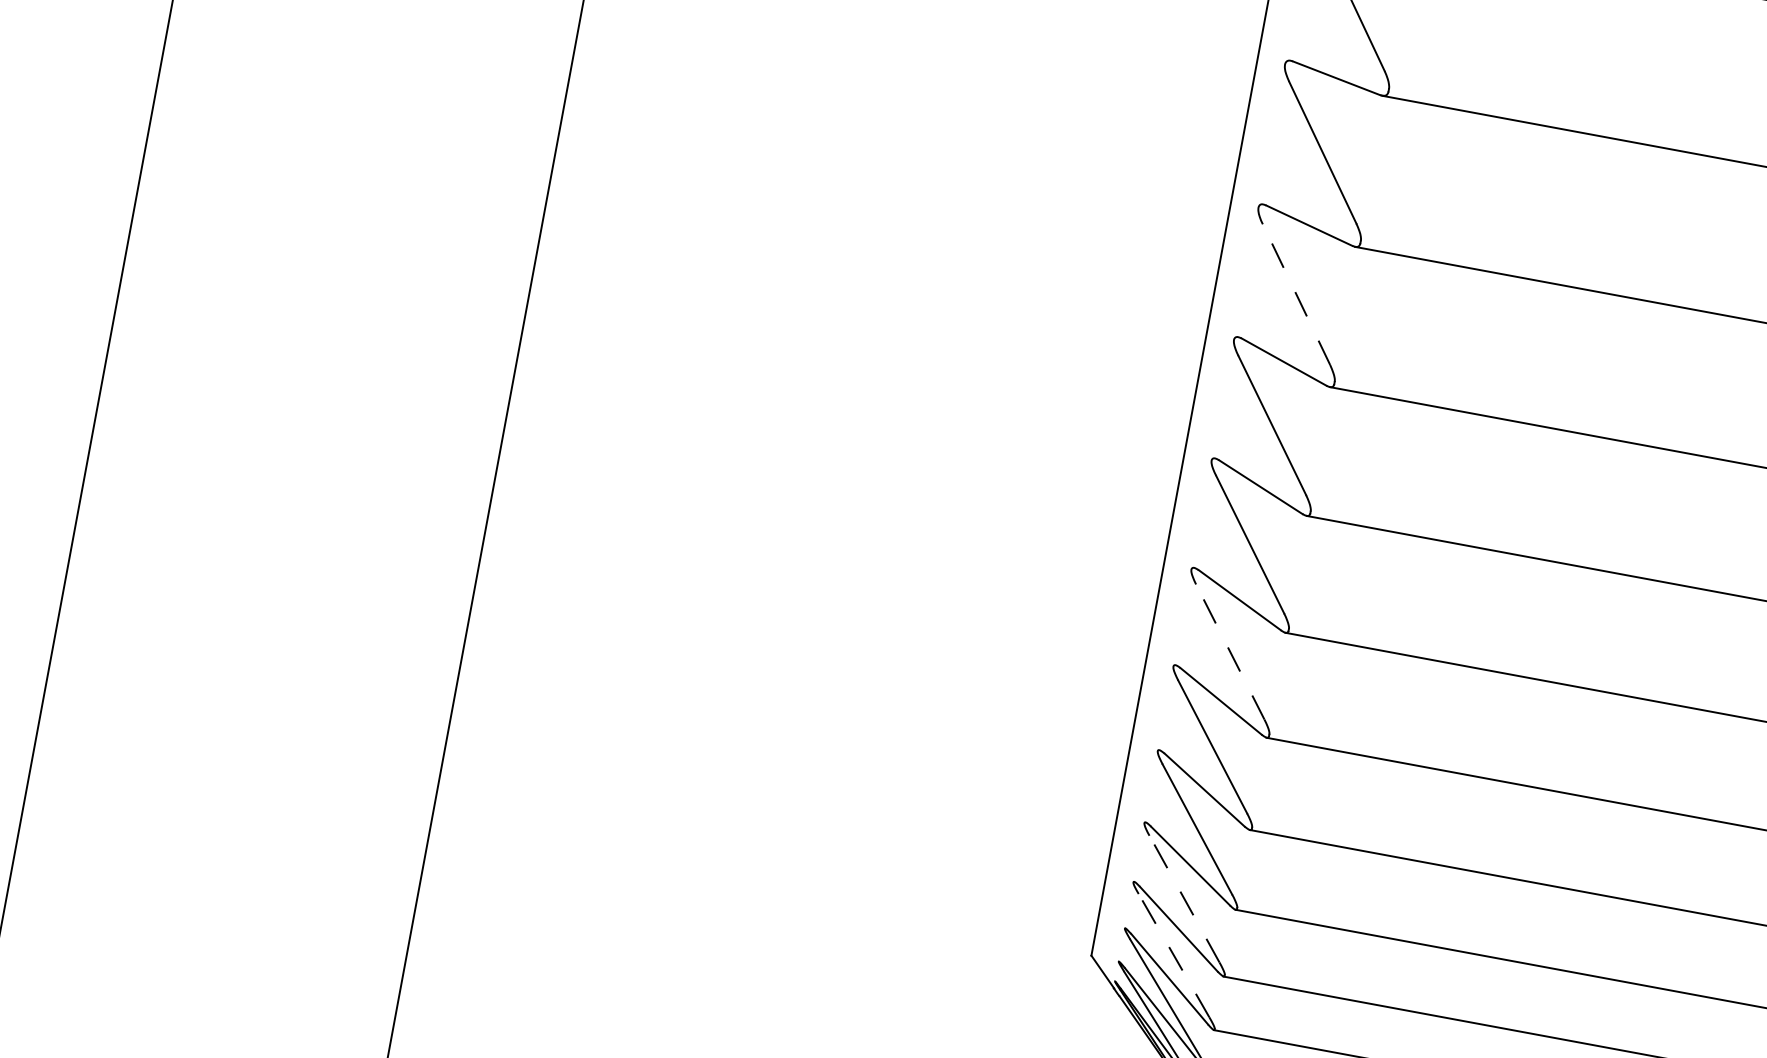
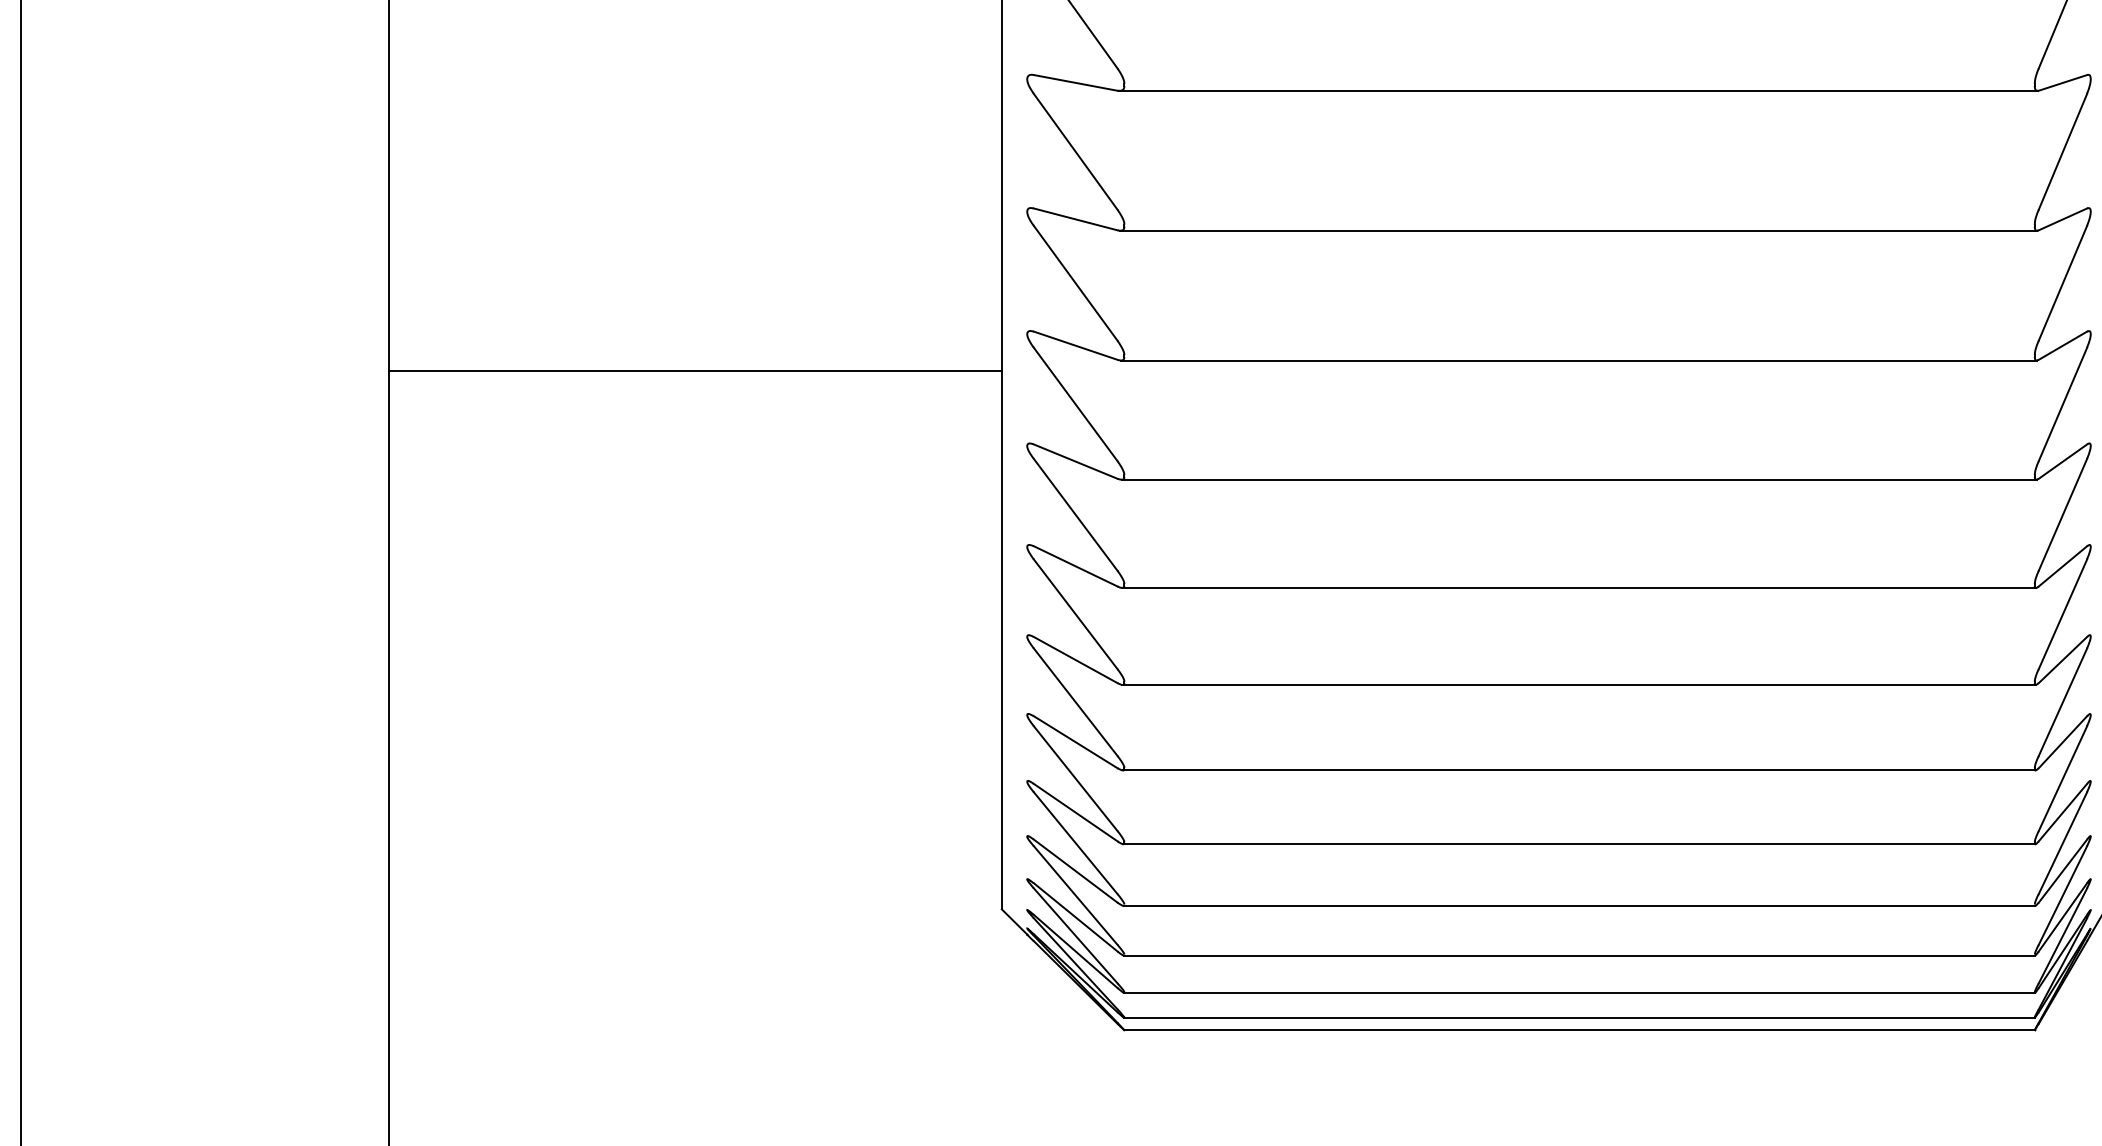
line: (1296, 293) -> (1075, 282), dashed -> solid
line: (867, 312) -> (694, 370), added
line: (1230, 652) -> (1075, 614), dashed -> solid
line: (1184, 899) -> (1075, 843), dashed -> solid
line: (1173, 955) -> (1075, 895), dashed -> solid

